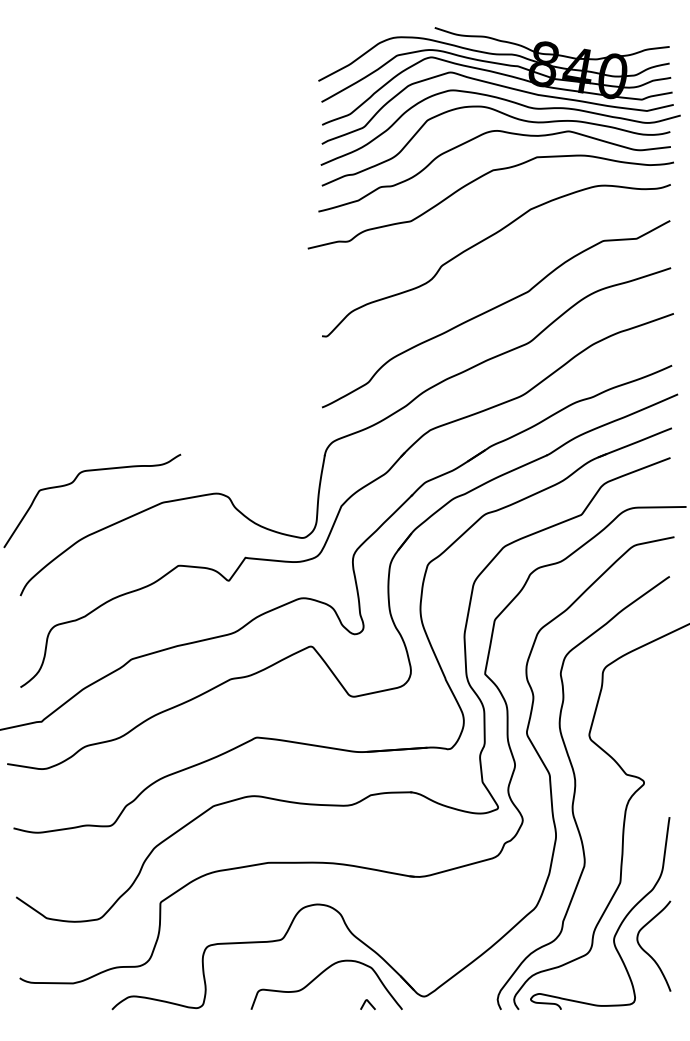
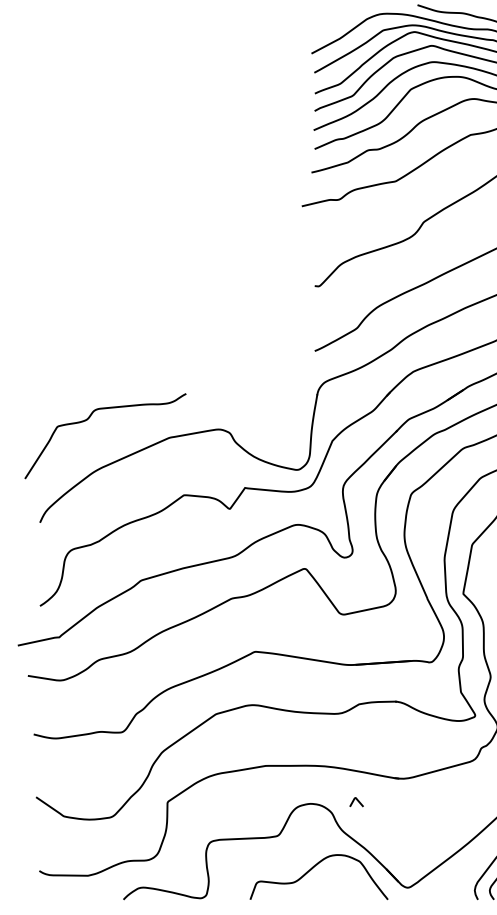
curve: (368, 1003) -> (357, 801), moved

